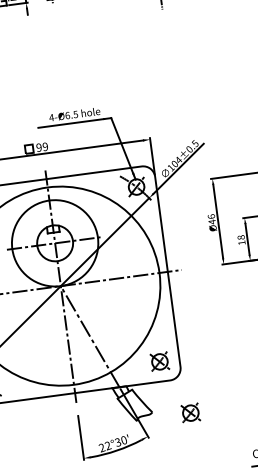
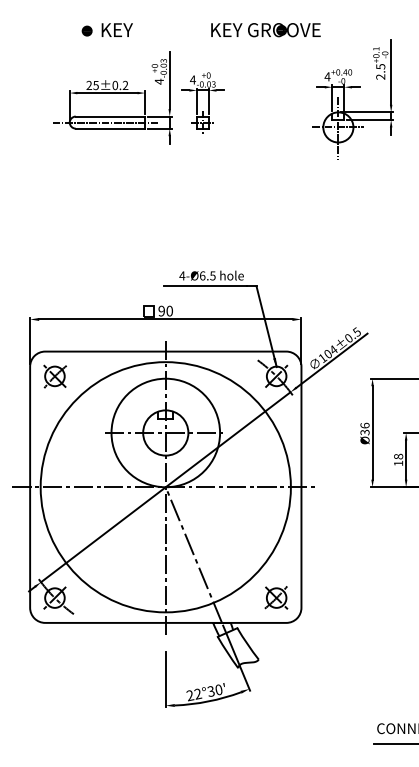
text: (45, 147) -> (169, 311), 99 -> 90
text: (211, 222) -> (364, 432), 46 -> 36
part: (190, 412) -> (306, 666), removed

